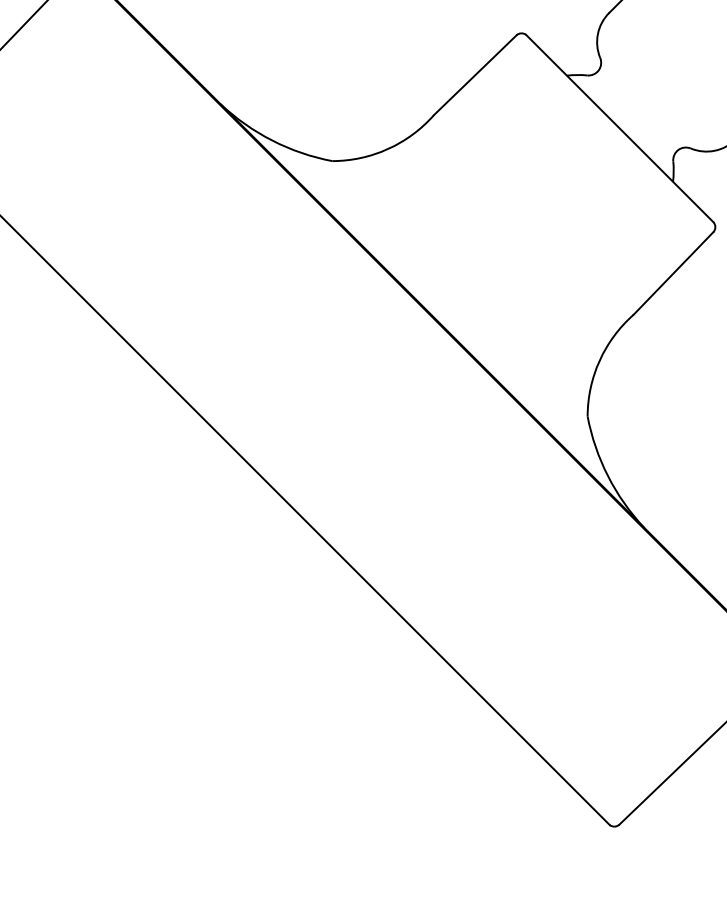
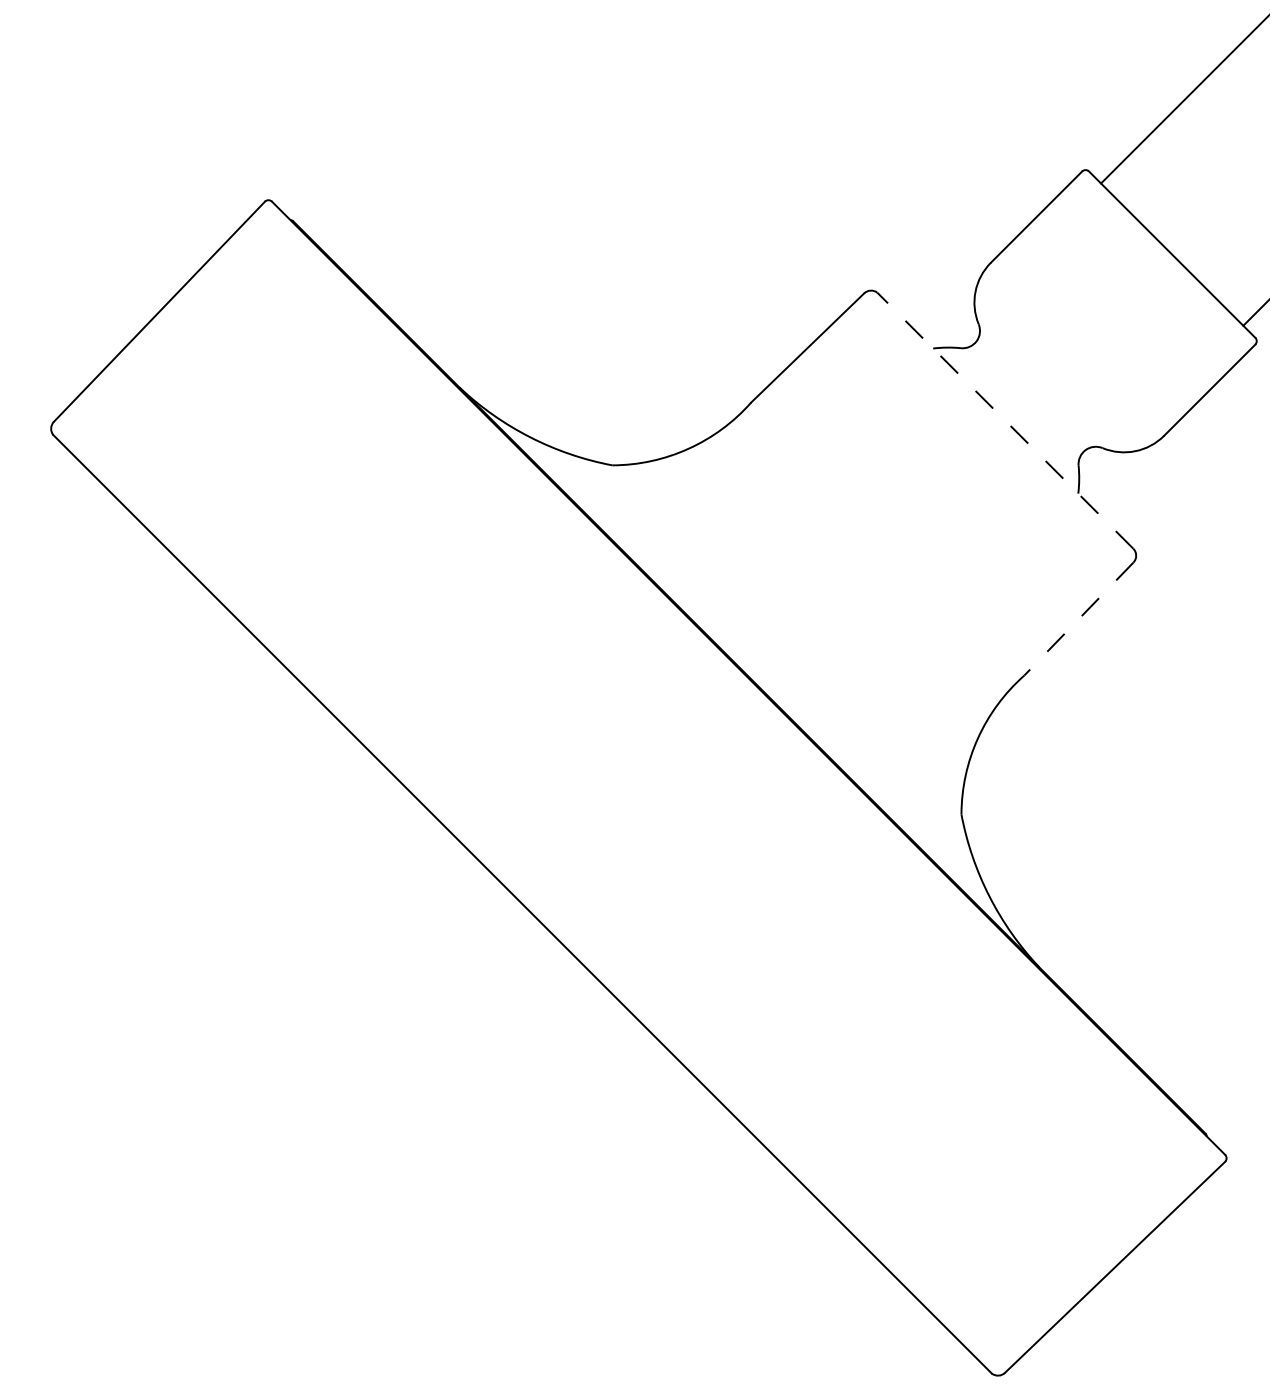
line: (619, 128) -> (1004, 420), solid -> dashed
line: (673, 273) -> (1078, 619), solid -> dashed

